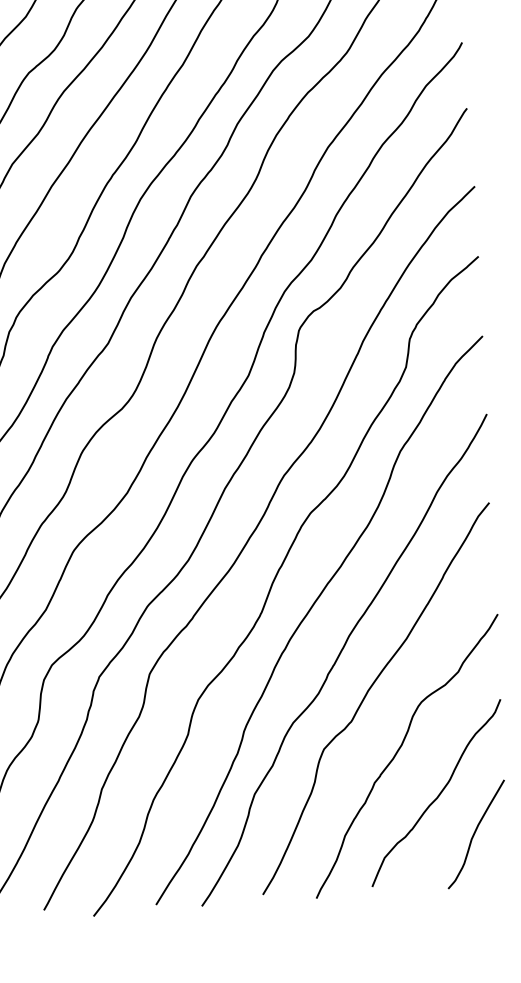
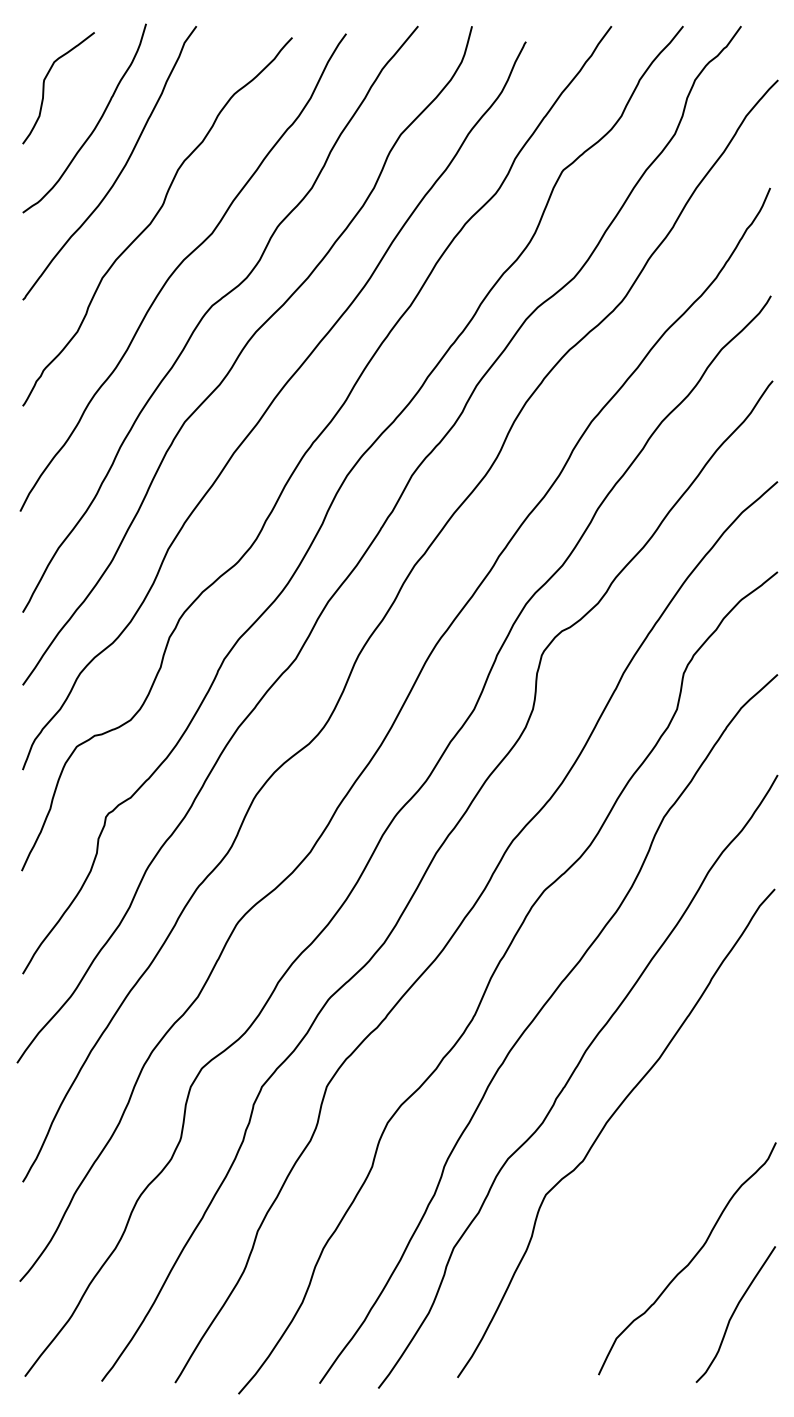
curve: (399, 750) -> (642, 1201), removed

